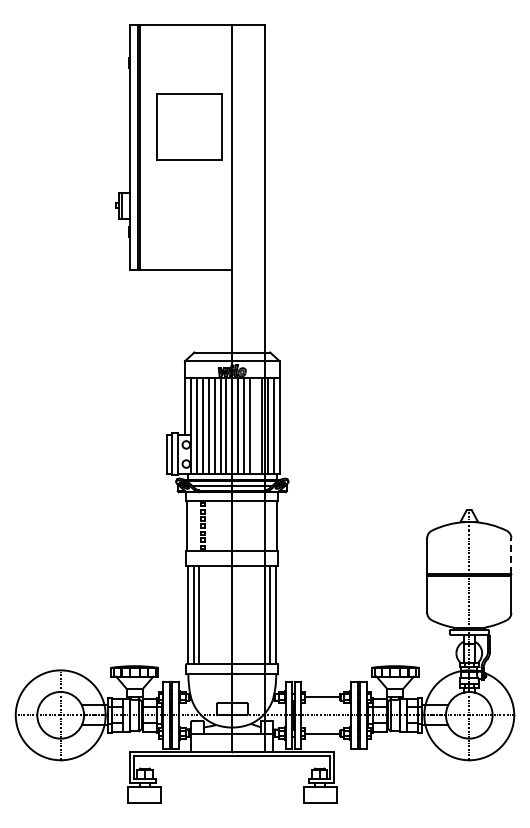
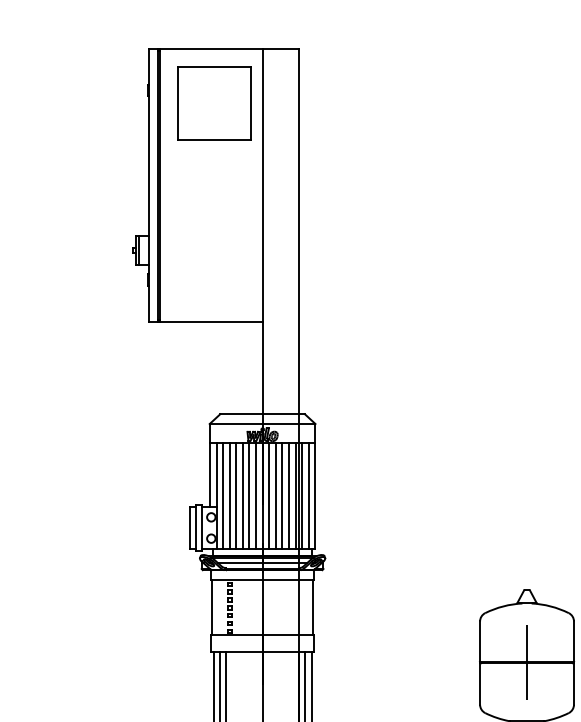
part: (189, 126) -> (214, 102), moved
line: (255, 425) -> (288, 495), added
line: (511, 555) -> (574, 640), dashed -> solid

